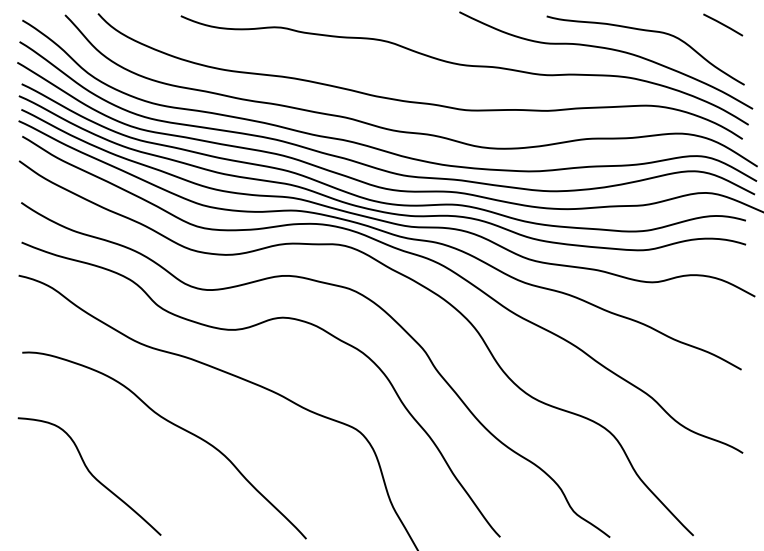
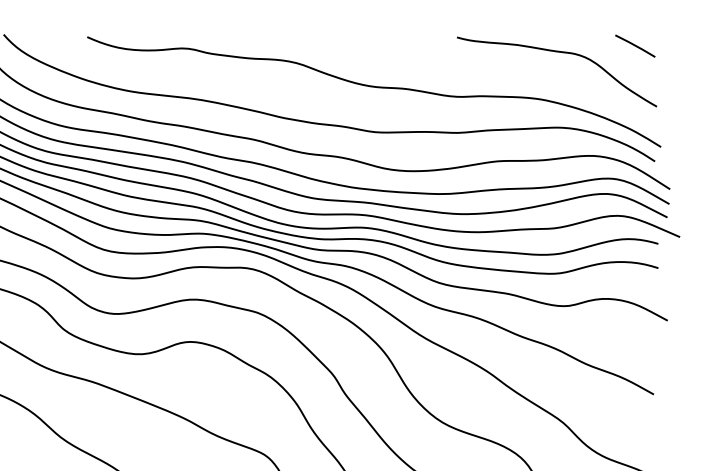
curve: (606, 49) -> (517, 70), removed

